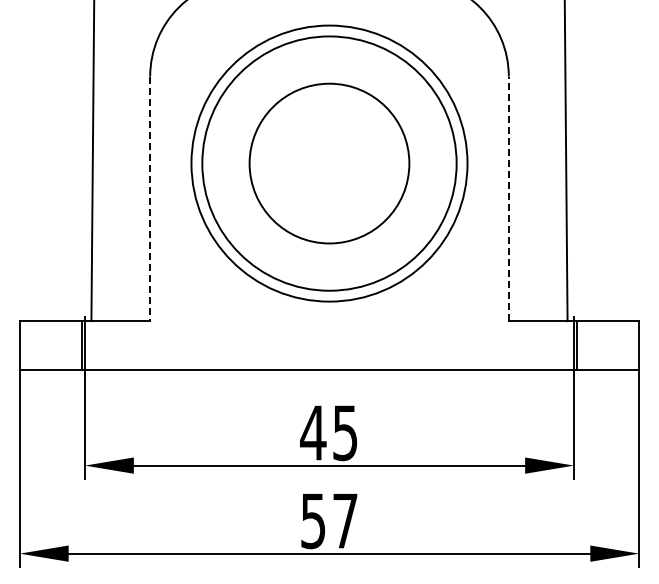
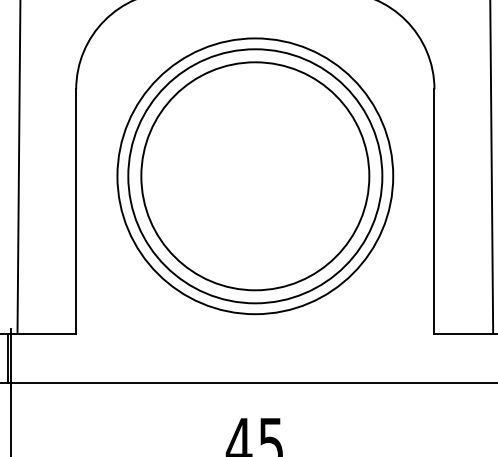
circle: (329, 163) -> (255, 176), size x1.43
line: (508, 198) -> (434, 211), dashed -> solid
line: (150, 199) -> (76, 212), dashed -> solid

